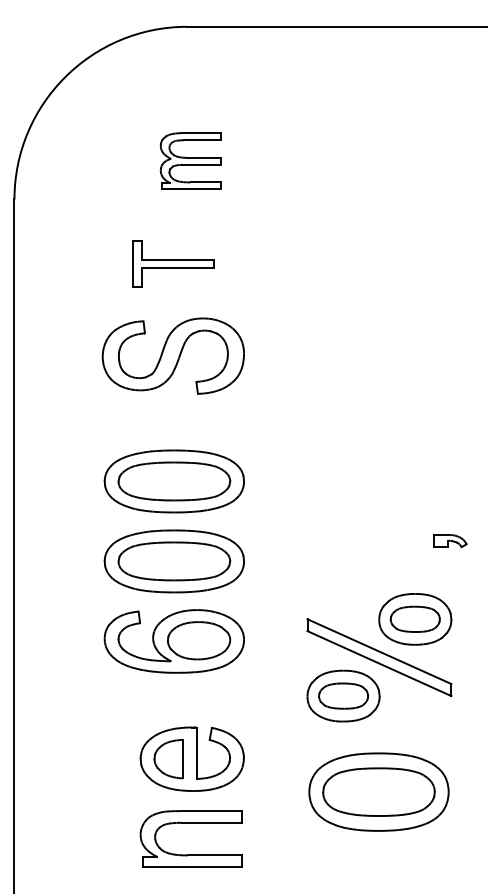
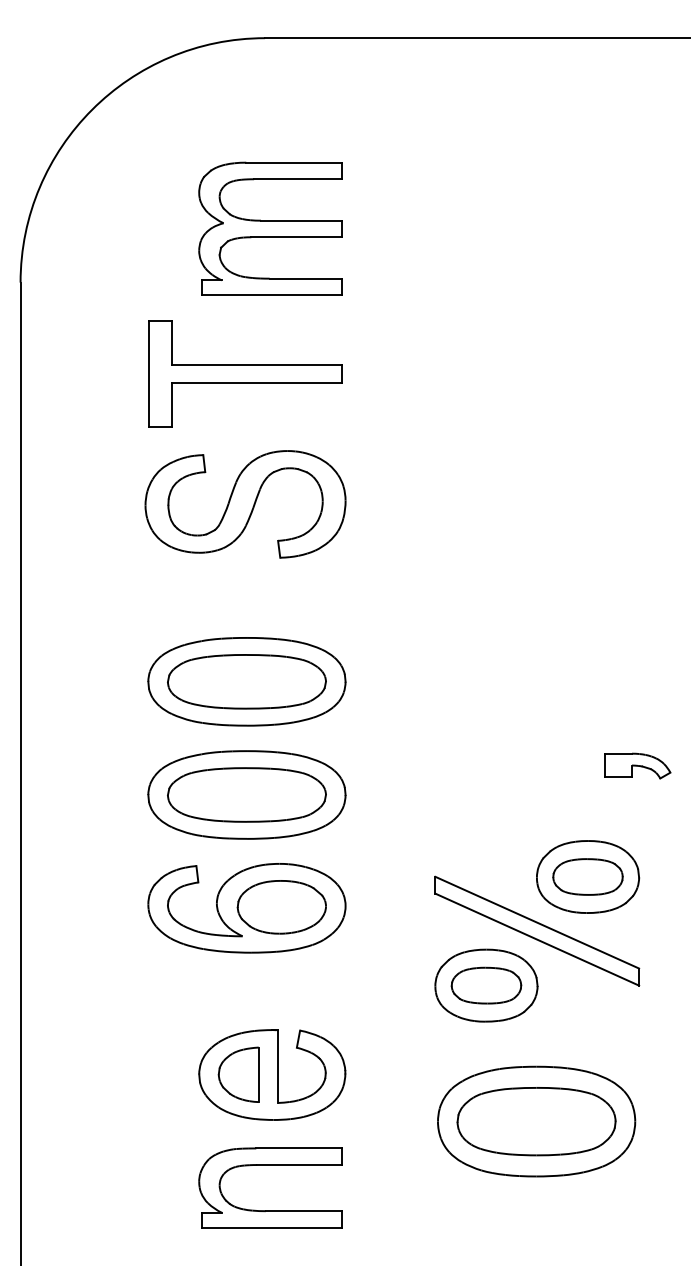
part: (190, 160) -> (269, 227), size x1.67
part: (173, 263) -> (245, 373), size x1.67
part: (450, 540) -> (637, 765), size x1.43

